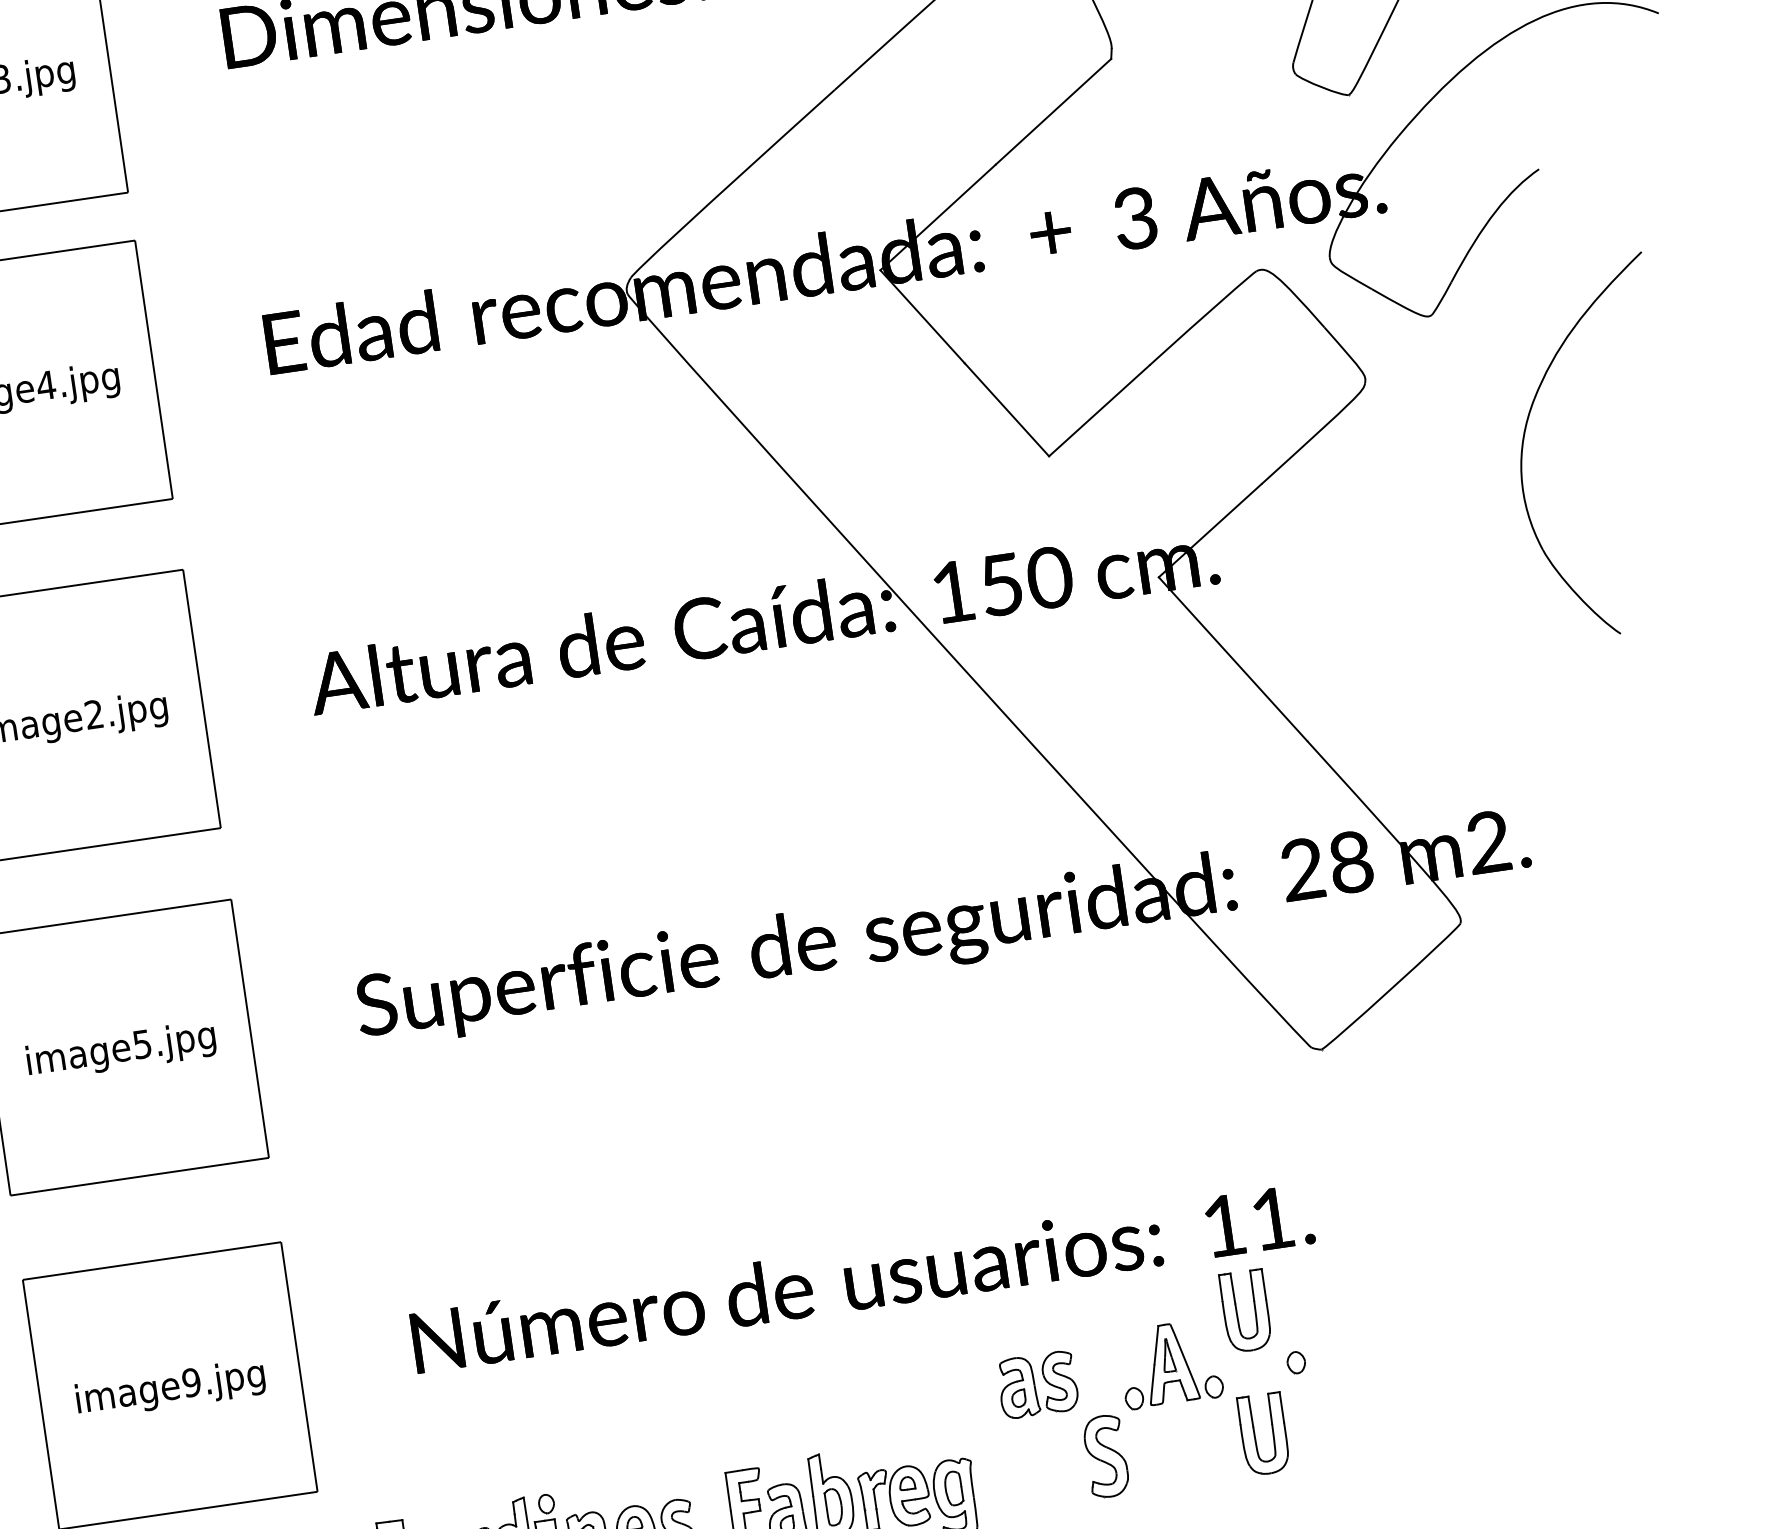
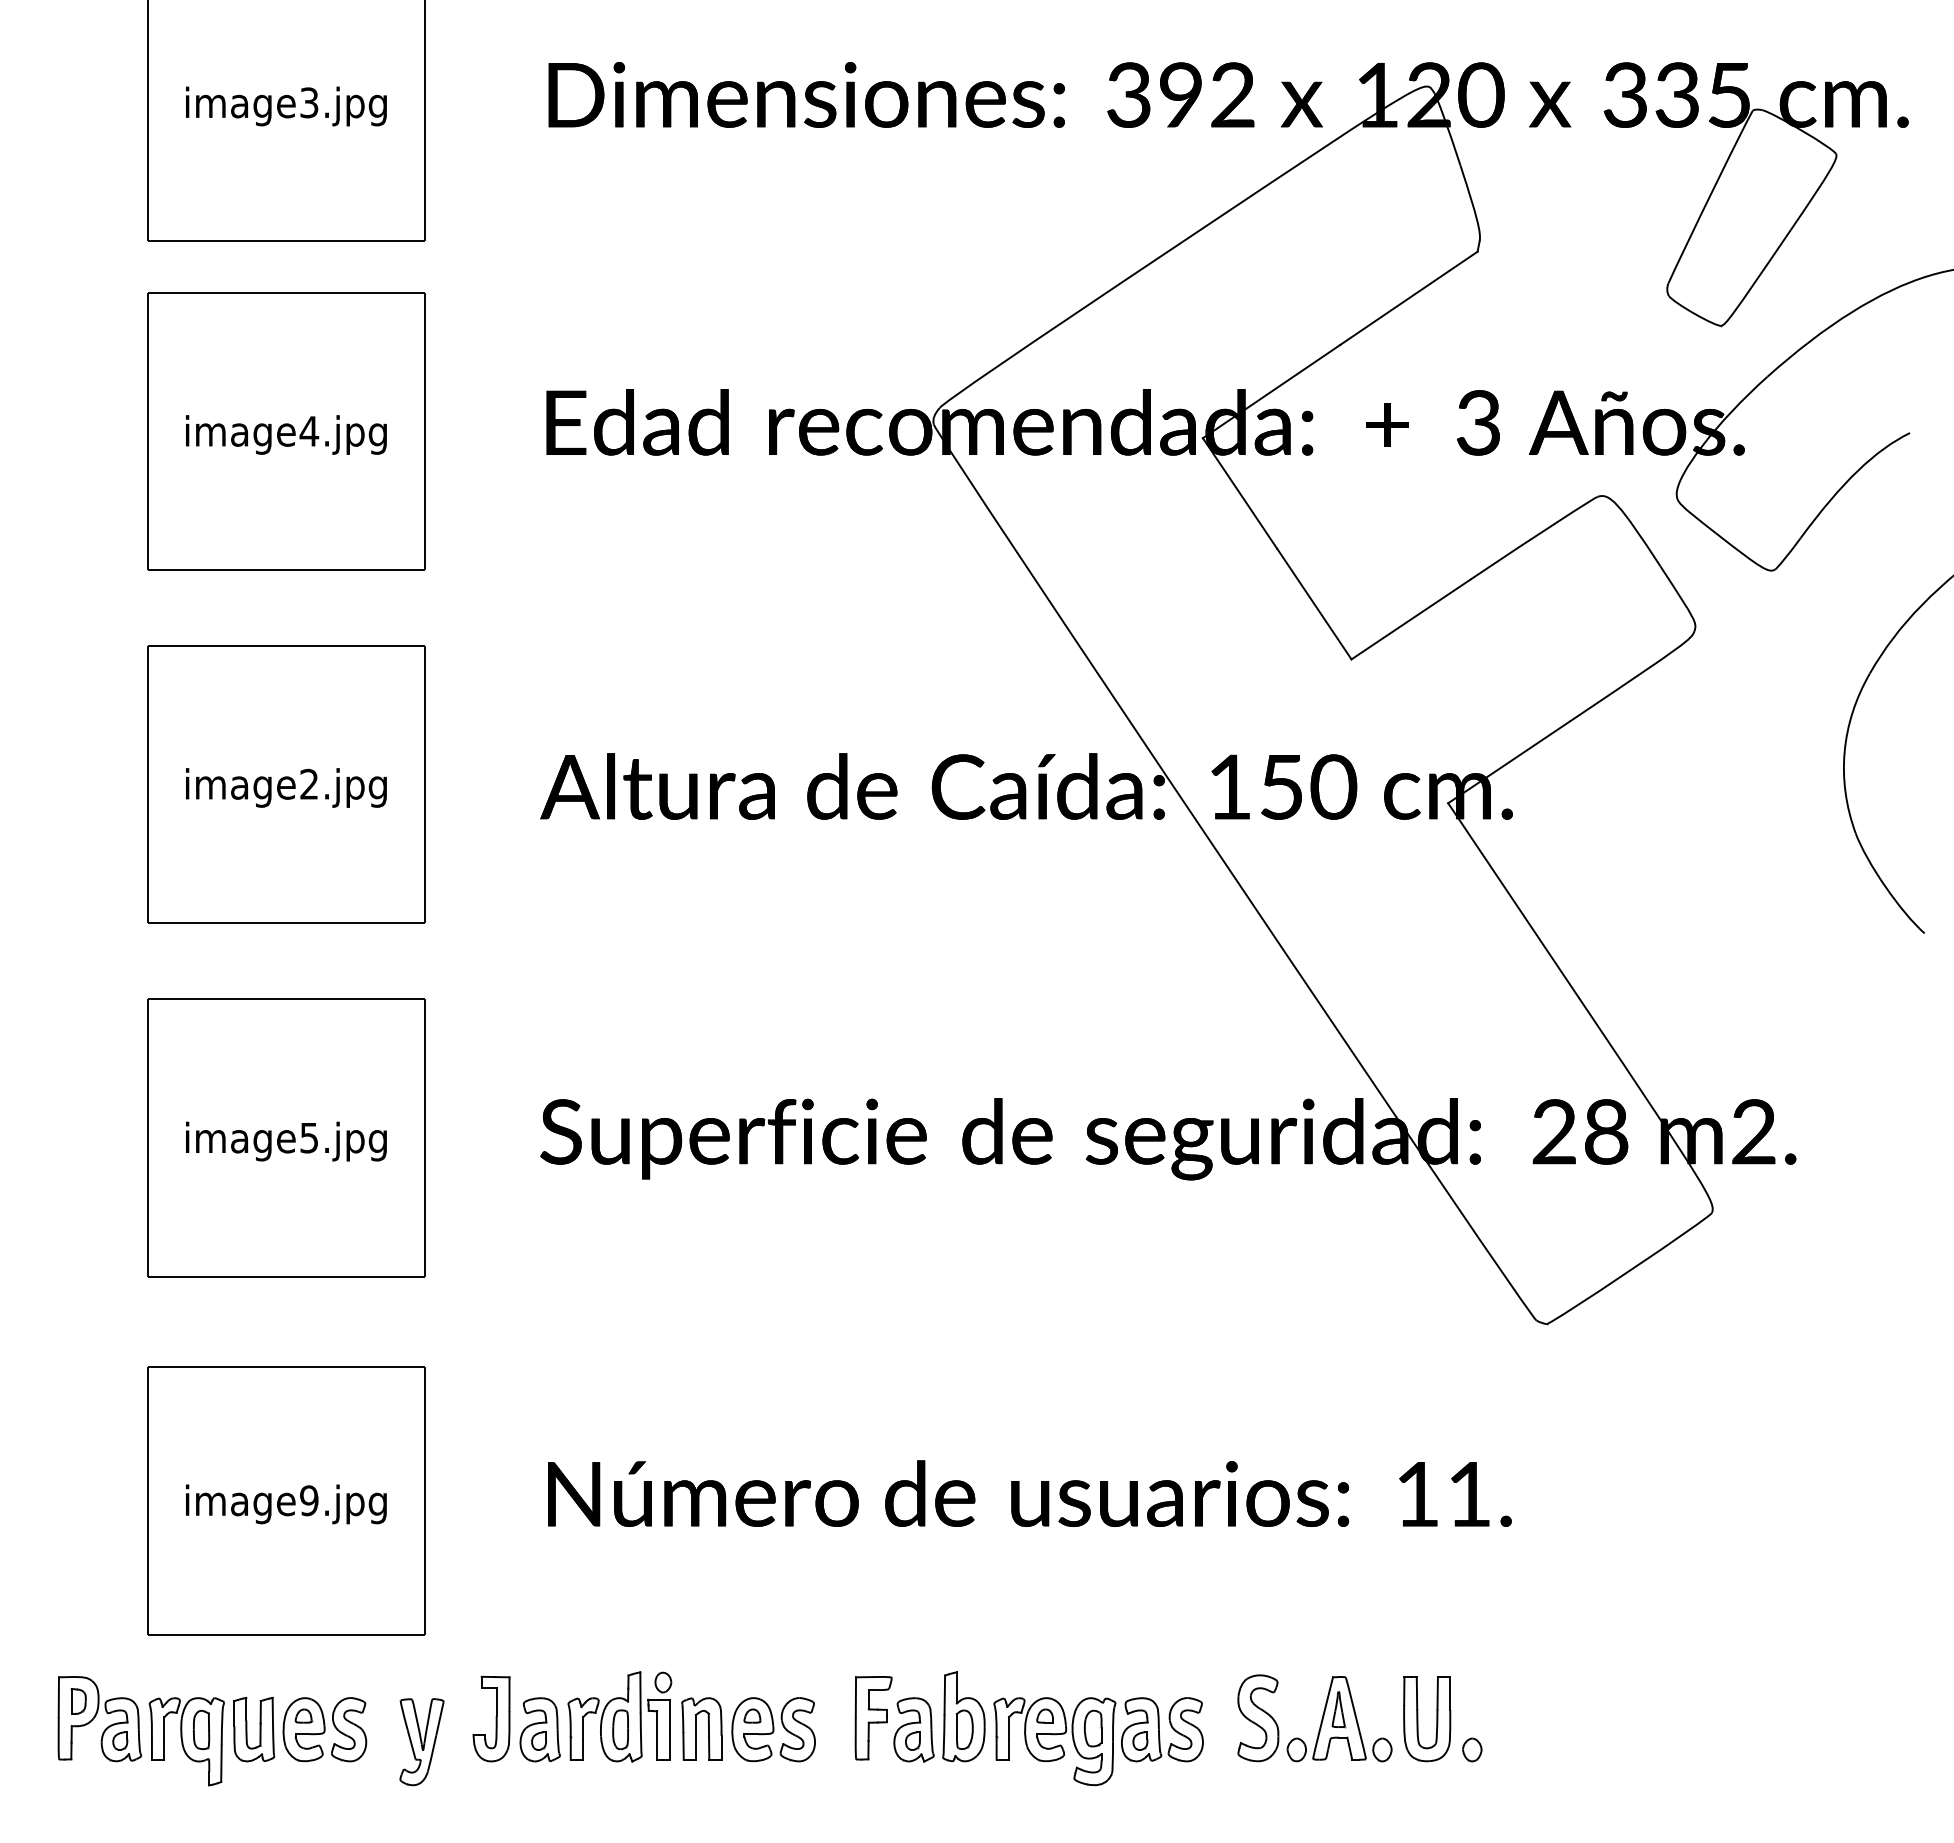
part: (1237, 1312) -> (1418, 1587), removed
part: (1296, 1362) -> (1472, 1749), moved
part: (1170, 1364) -> (1339, 1719), moved
part: (1037, 1384) -> (1162, 1729), moved

